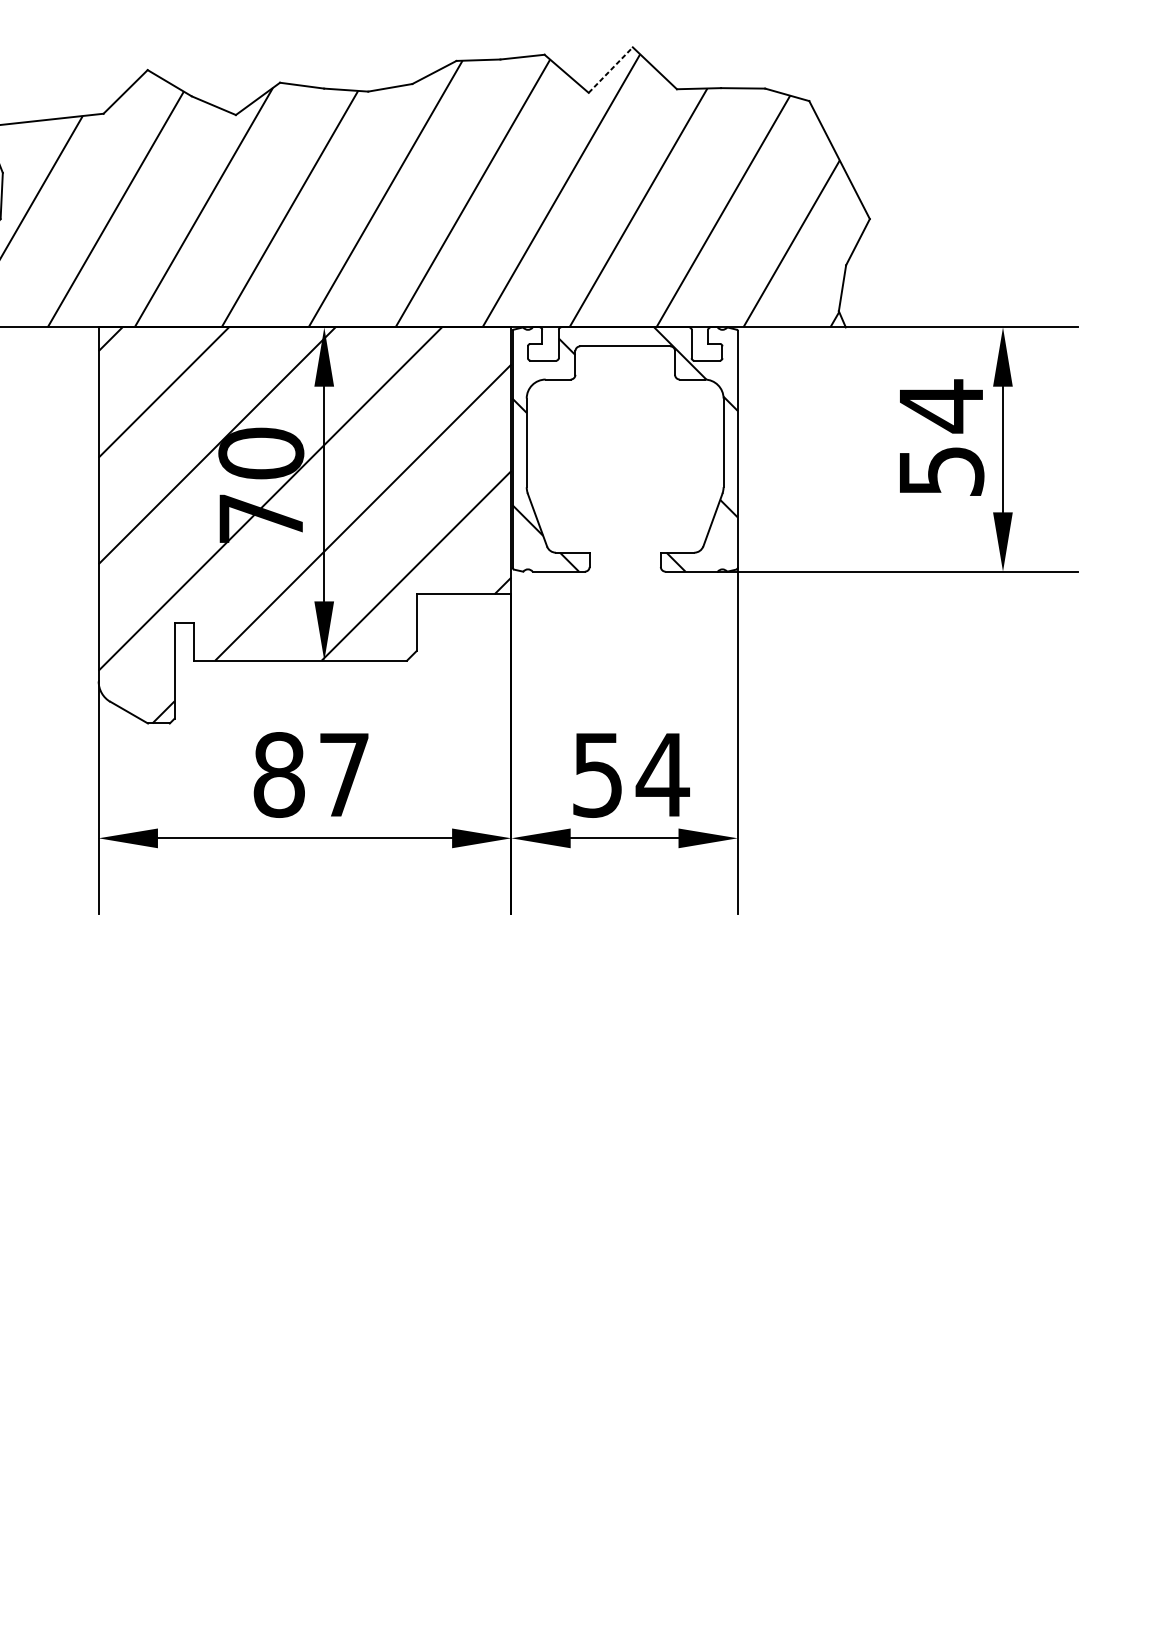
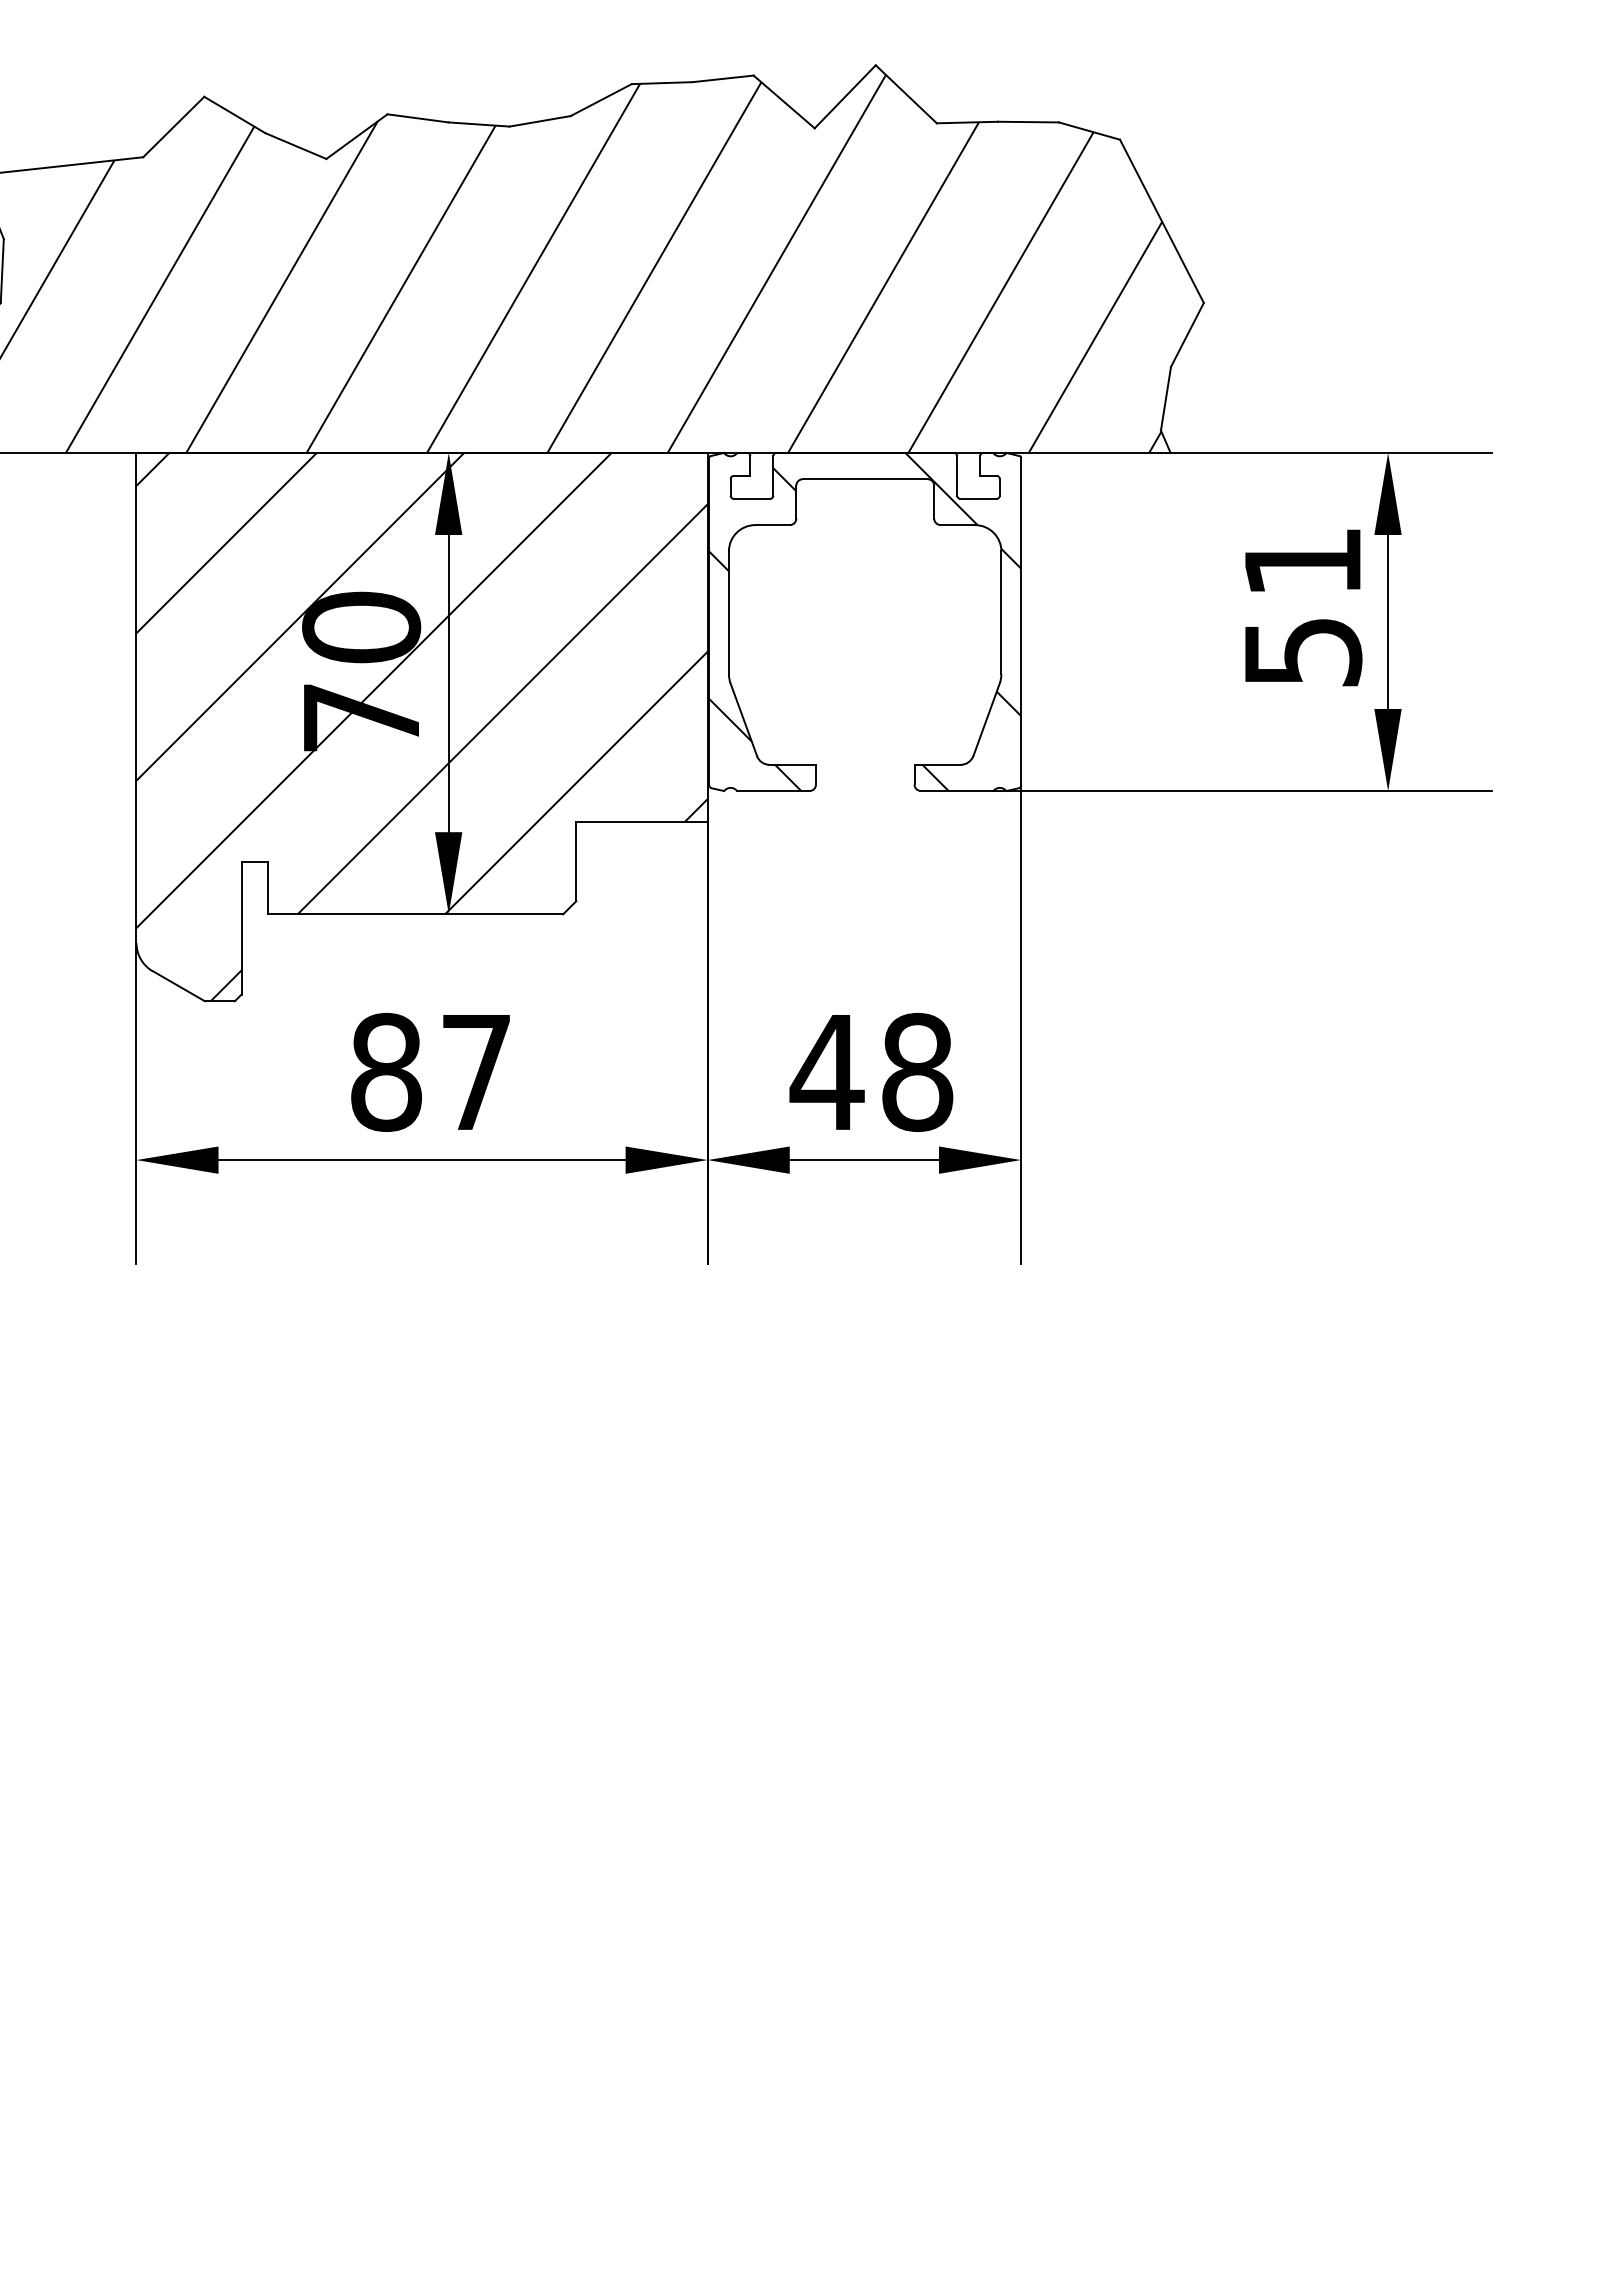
line: (610, 69) -> (845, 96), dashed -> solid
text: (941, 405) -> (1302, 561), 54 -> 51
text: (629, 774) -> (871, 1071), 54 -> 48

